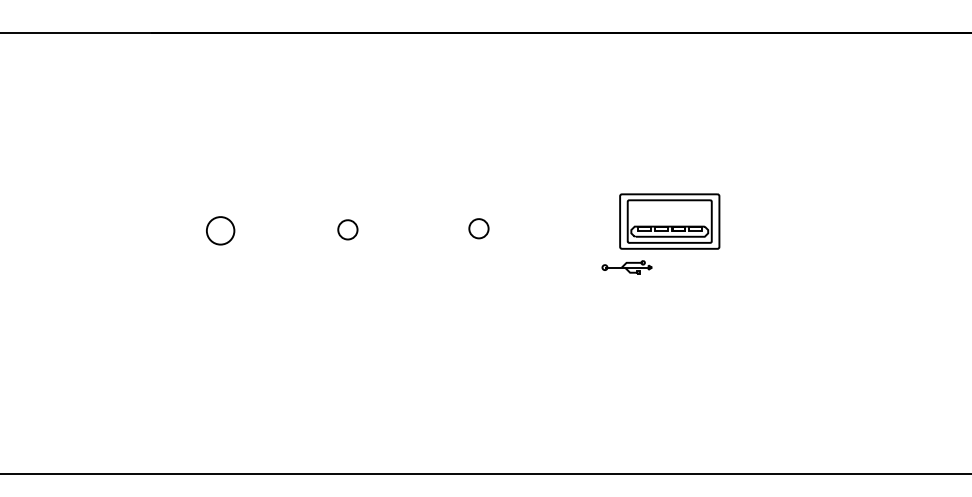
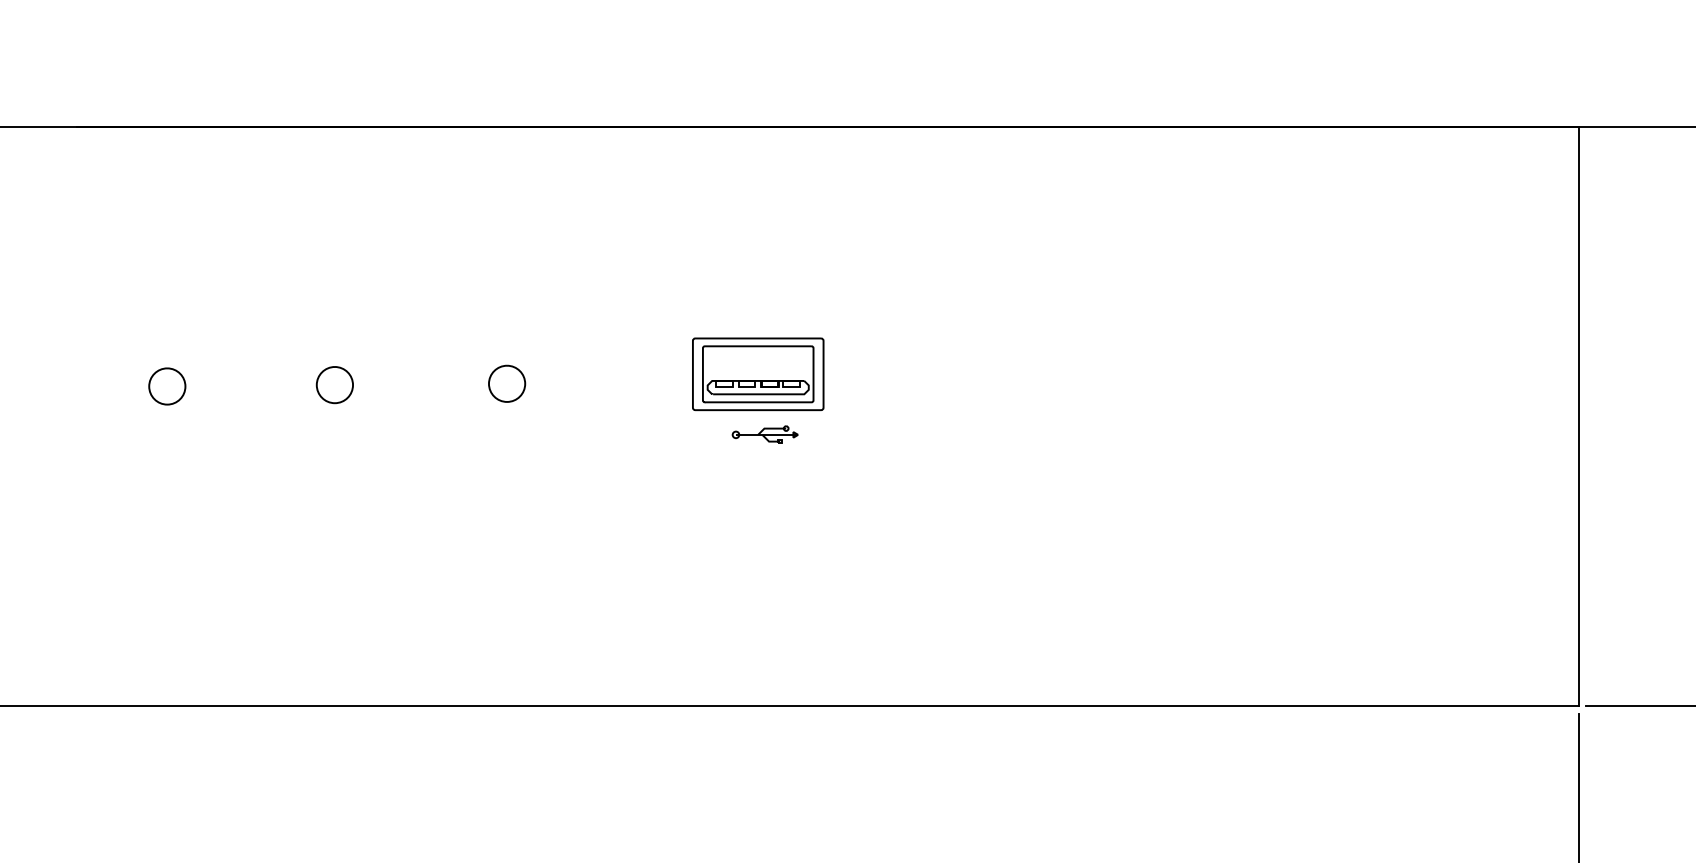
part: (479, 228) -> (507, 383), size x1.43
part: (347, 230) -> (334, 385), size x1.43
part: (626, 267) -> (764, 434), moved

